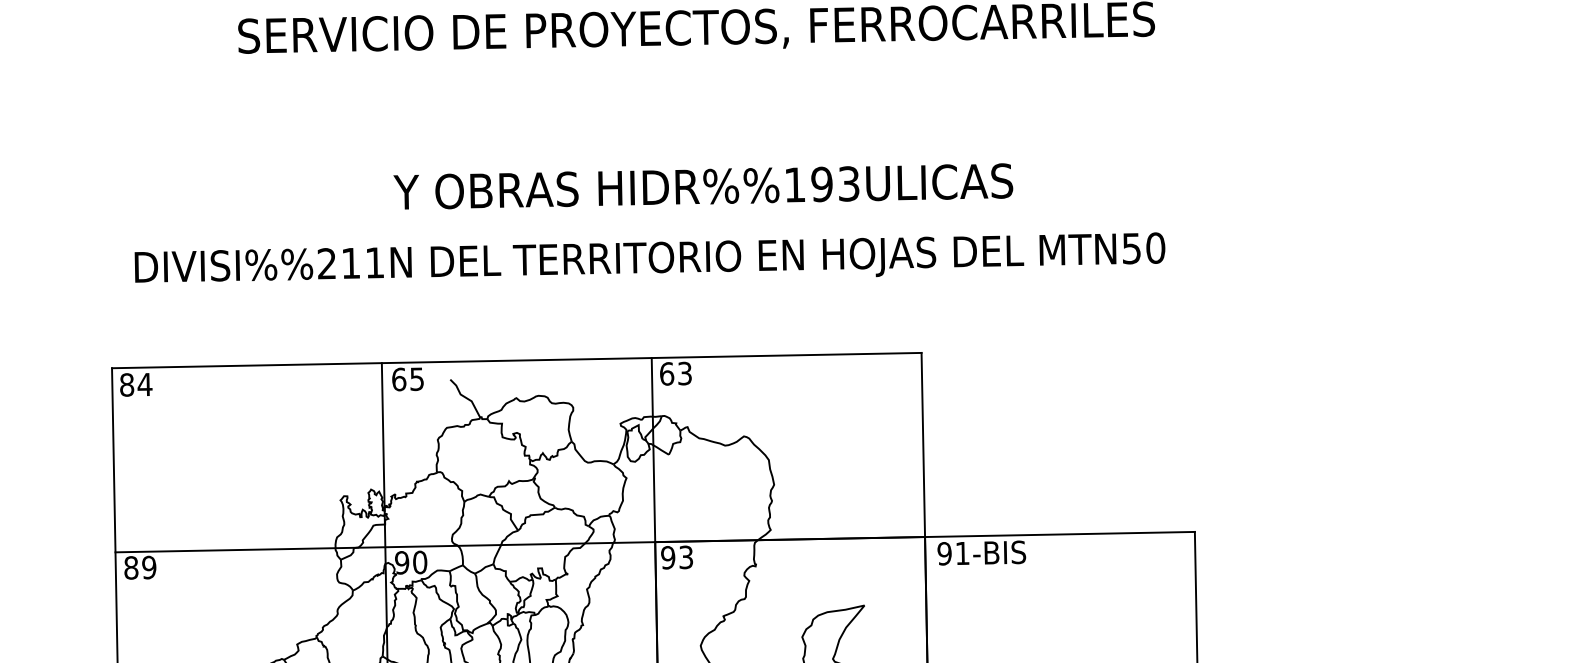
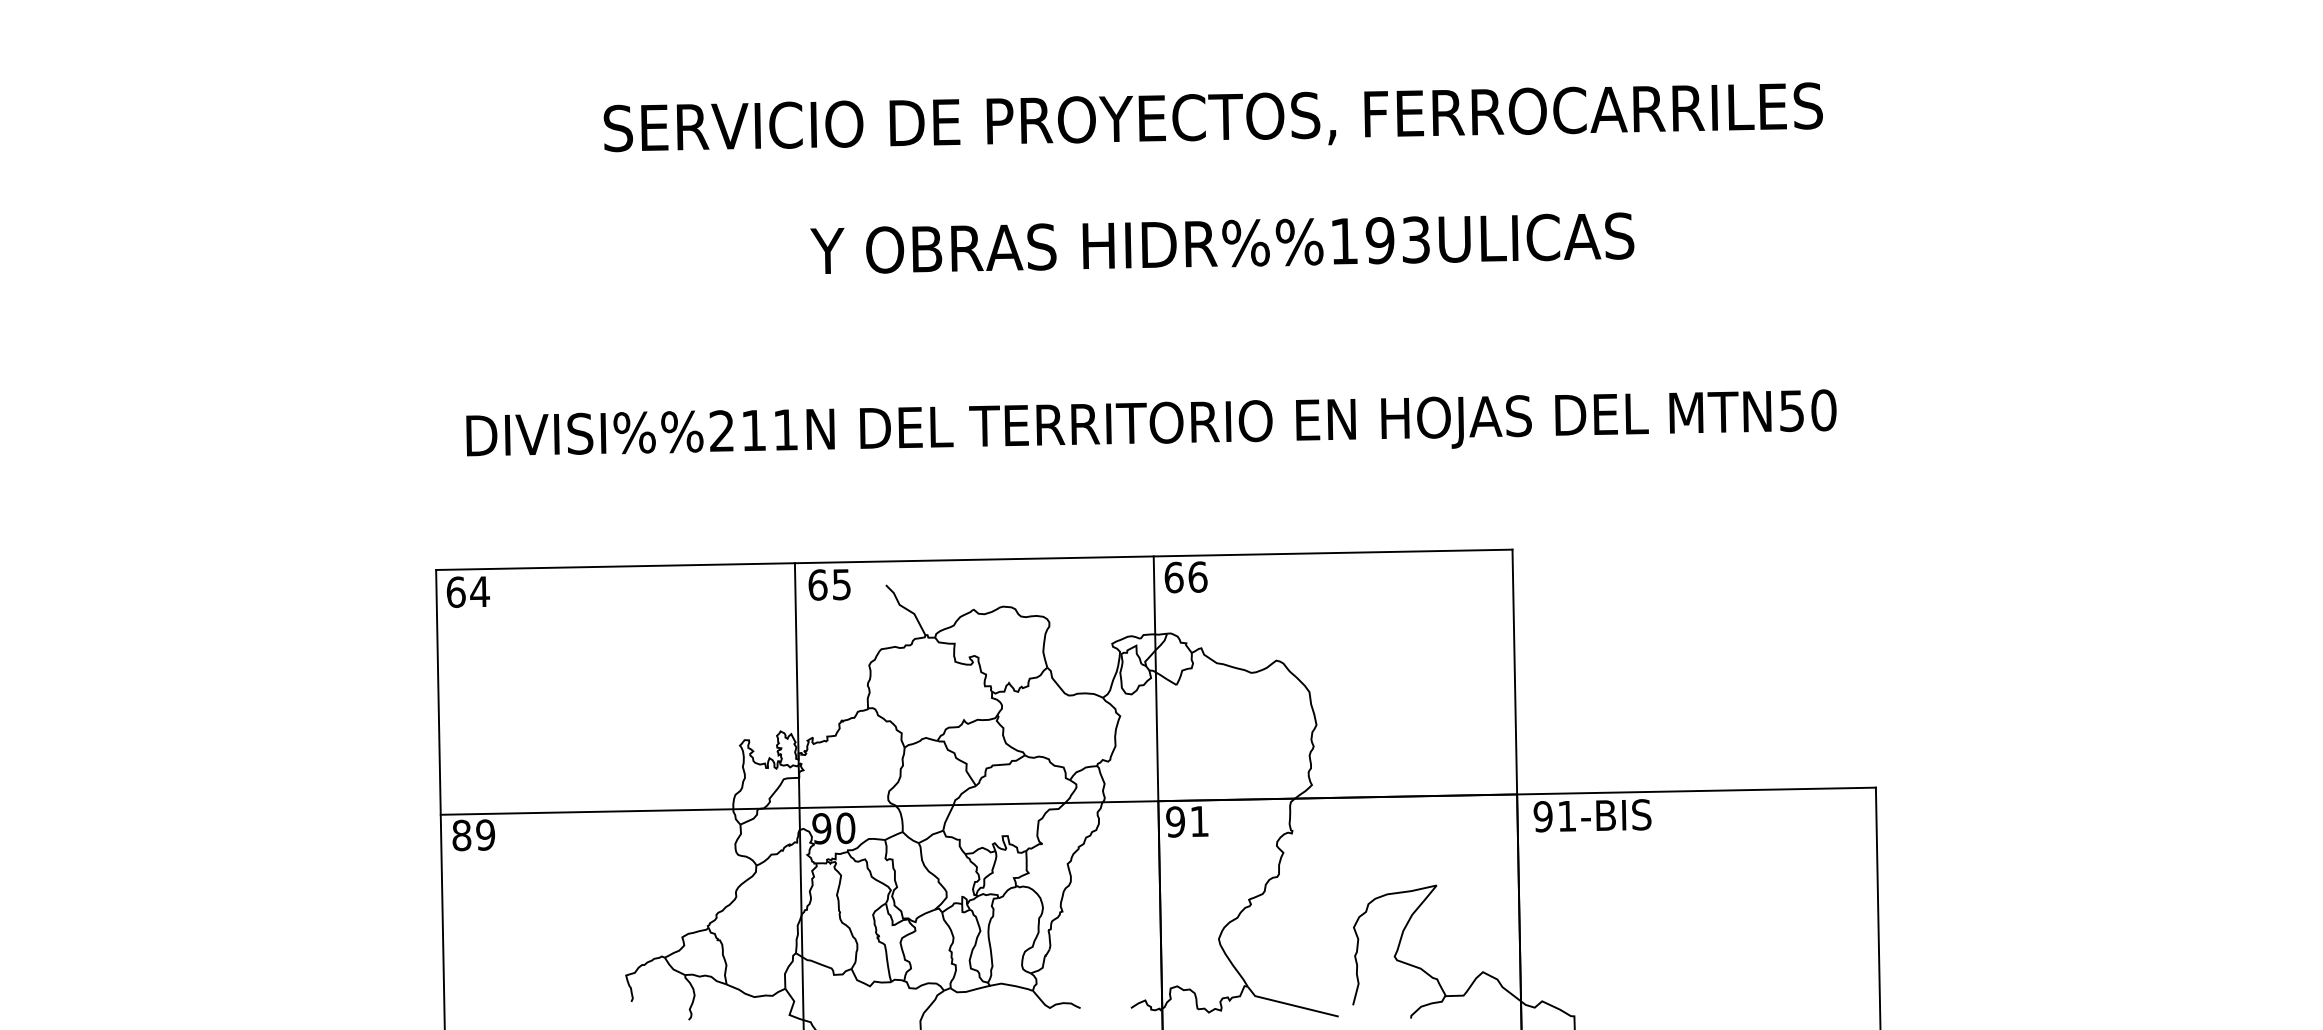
text: (703, 185) -> (1222, 242), moved
text: (684, 373) -> (1197, 576), 63 -> 66
text: (126, 384) -> (455, 591), 84 -> 64
text: (686, 557) -> (1199, 821), 93 -> 91

